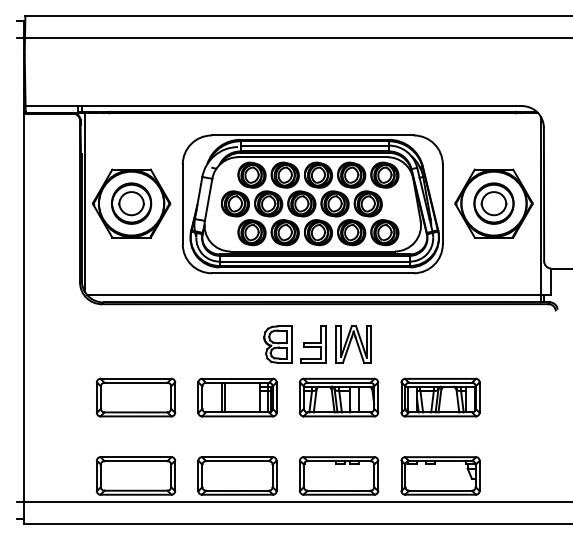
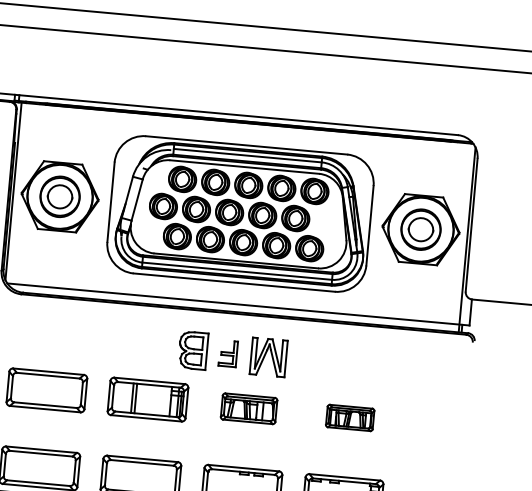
part: (313, 344) -> (228, 353), size x0.7
part: (338, 397) -> (248, 408), size x0.7
part: (440, 397) -> (350, 417), size x0.6

